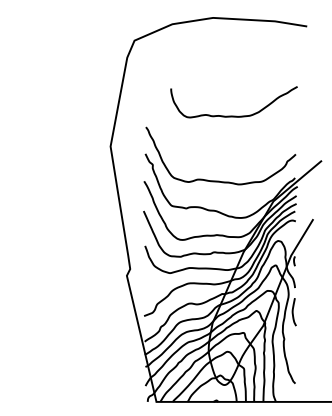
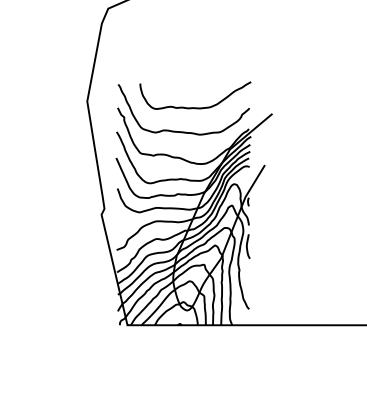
curve: (234, 115) -> (195, 107), moved

